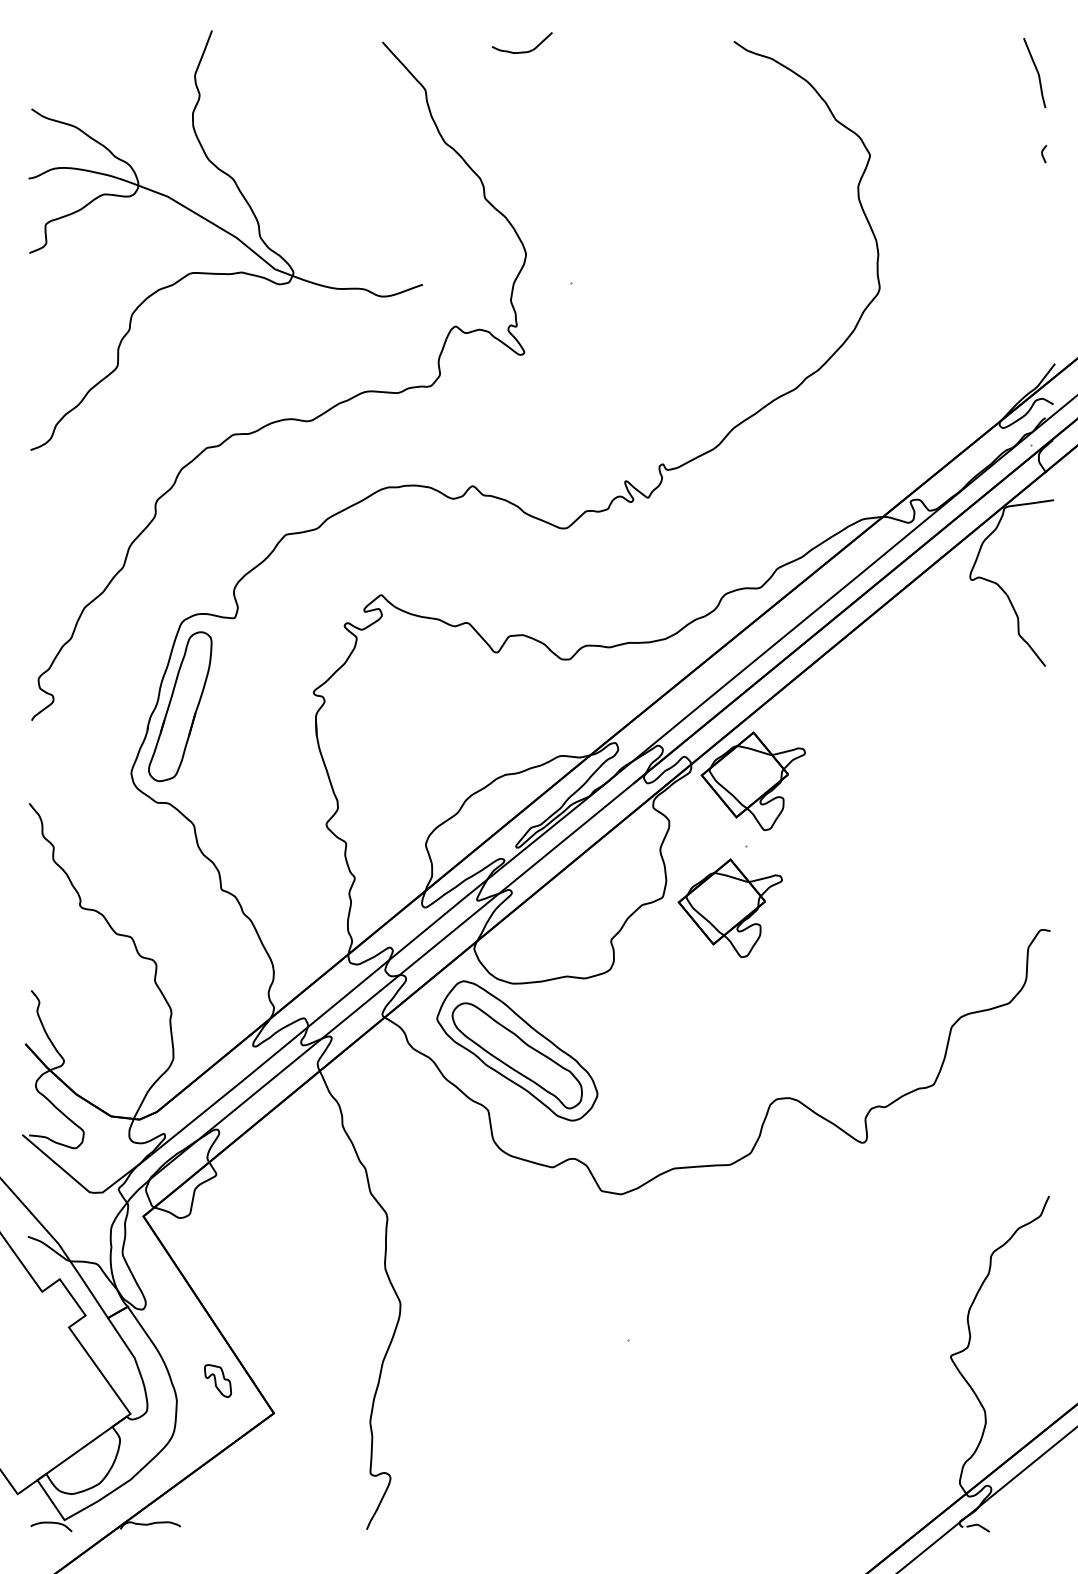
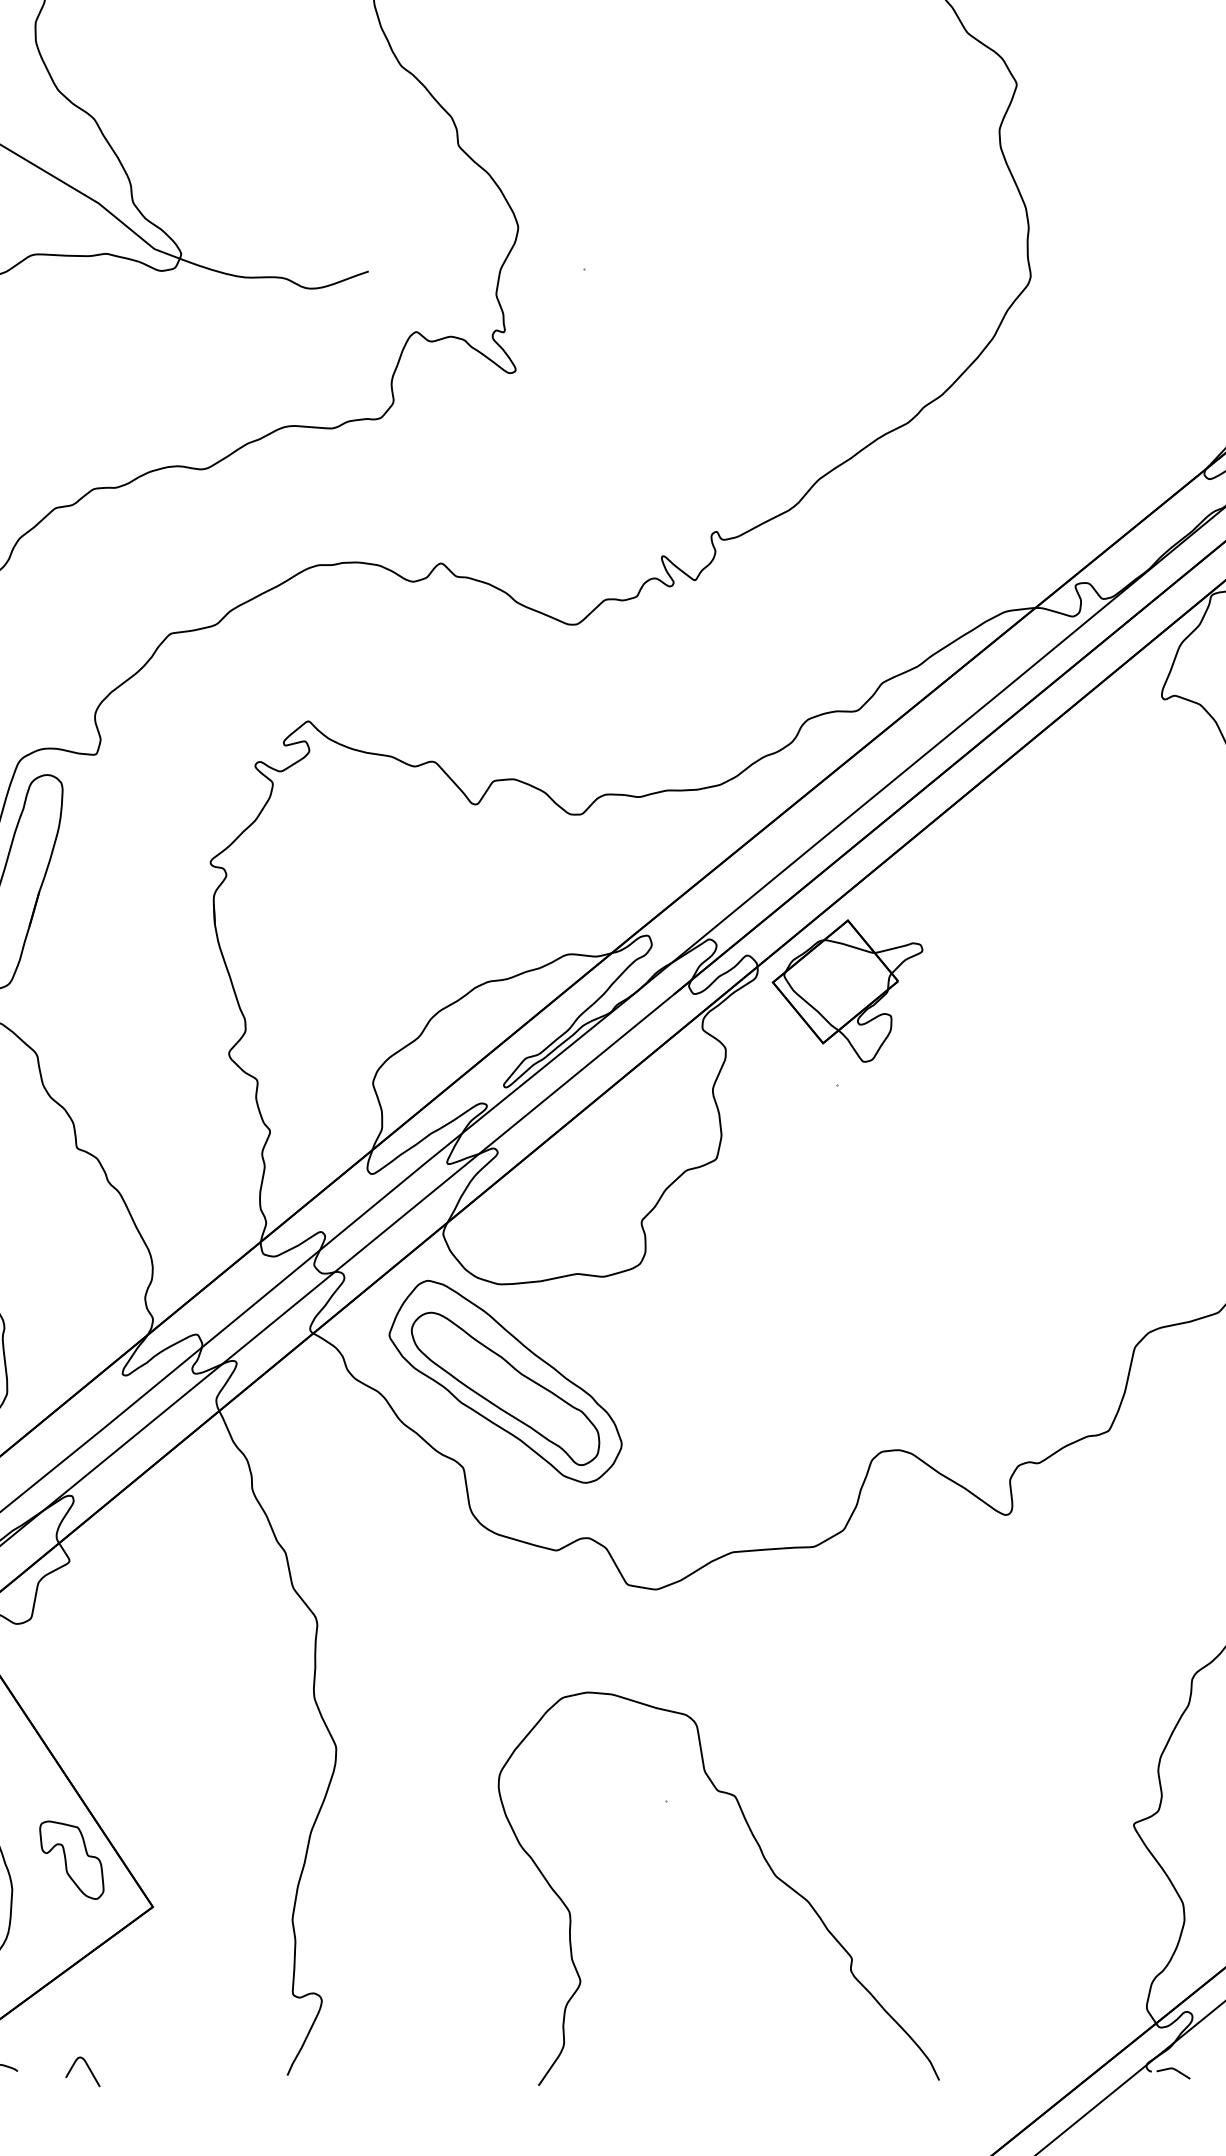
part: (729, 907) -> (813, 1173), removed
part: (217, 1380) -> (71, 1859), size x1.67
curve: (697, 1384) -> (766, 1865), added
curve: (228, 1524) -> (87, 2068), added

